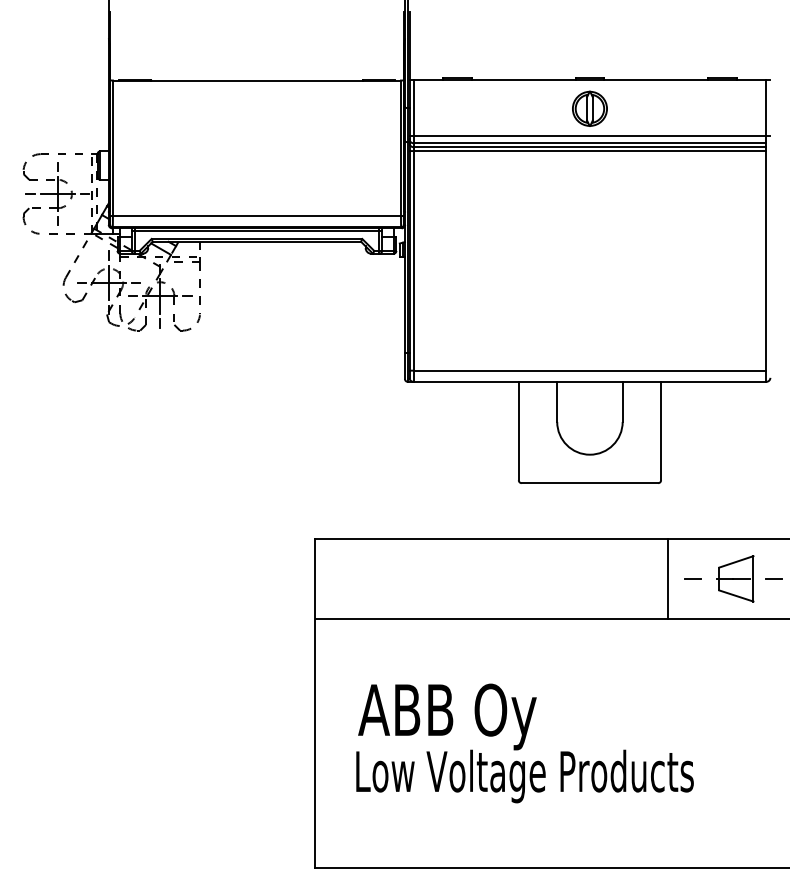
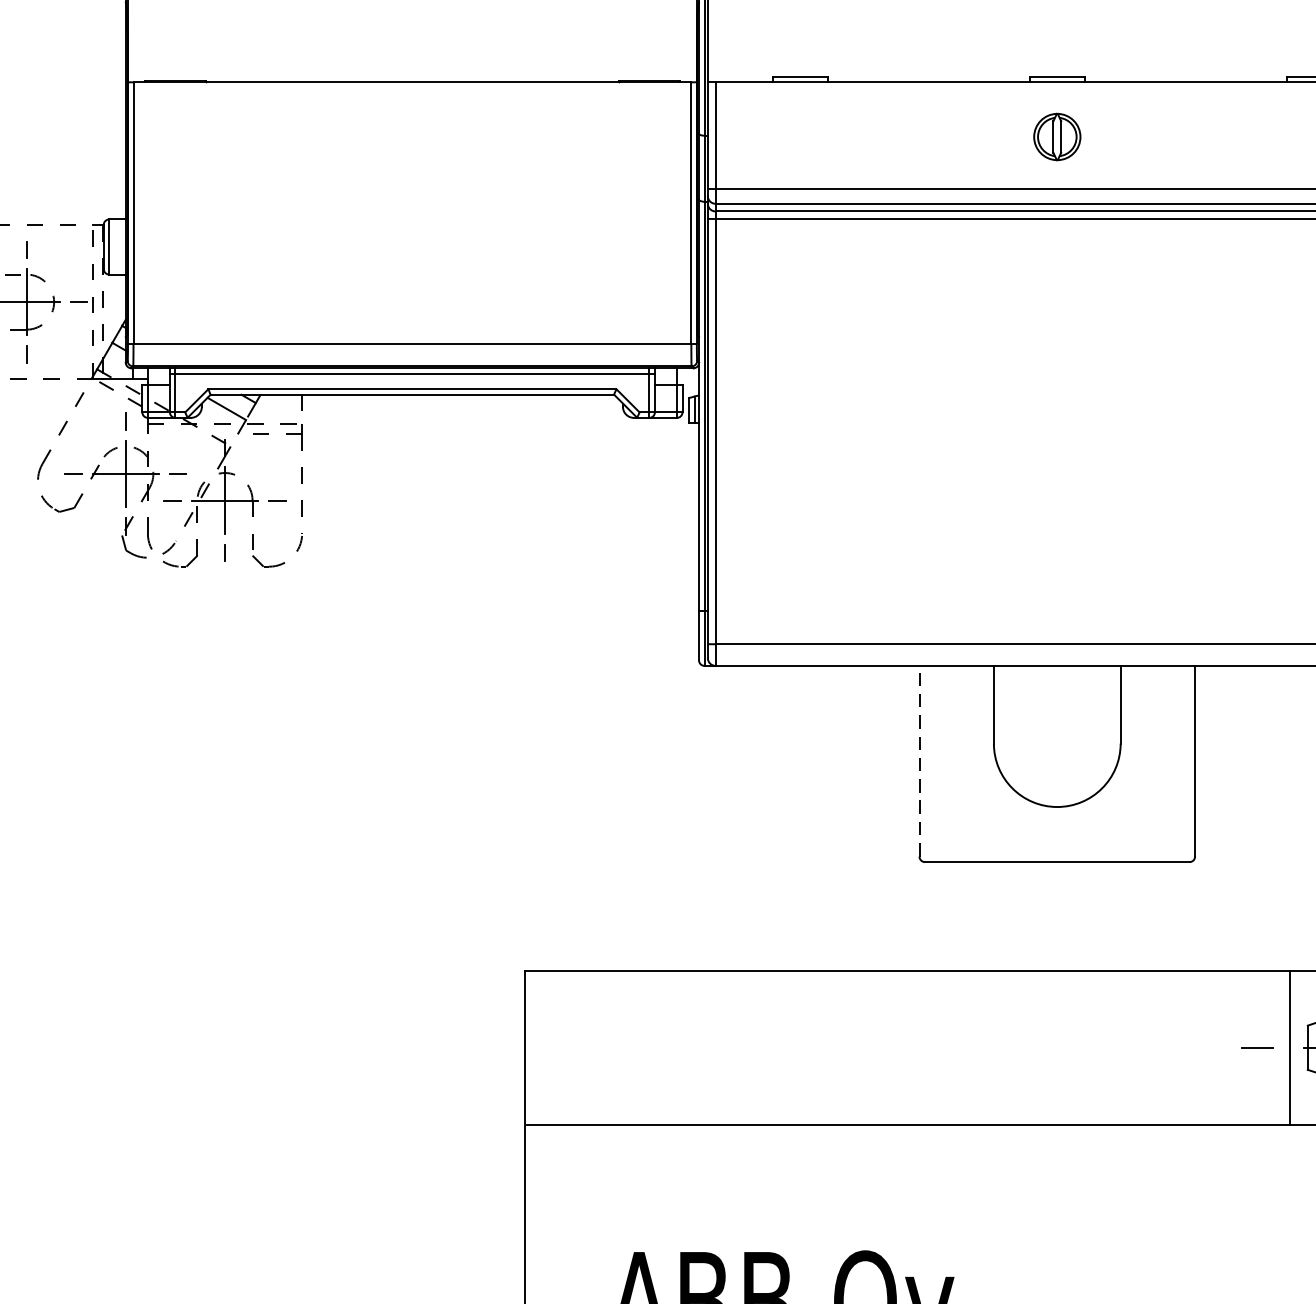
part: (589, 108) -> (1056, 136), size x0.7
line: (518, 430) -> (918, 760), solid -> dashed
line: (668, 578) -> (1290, 1046), moved

